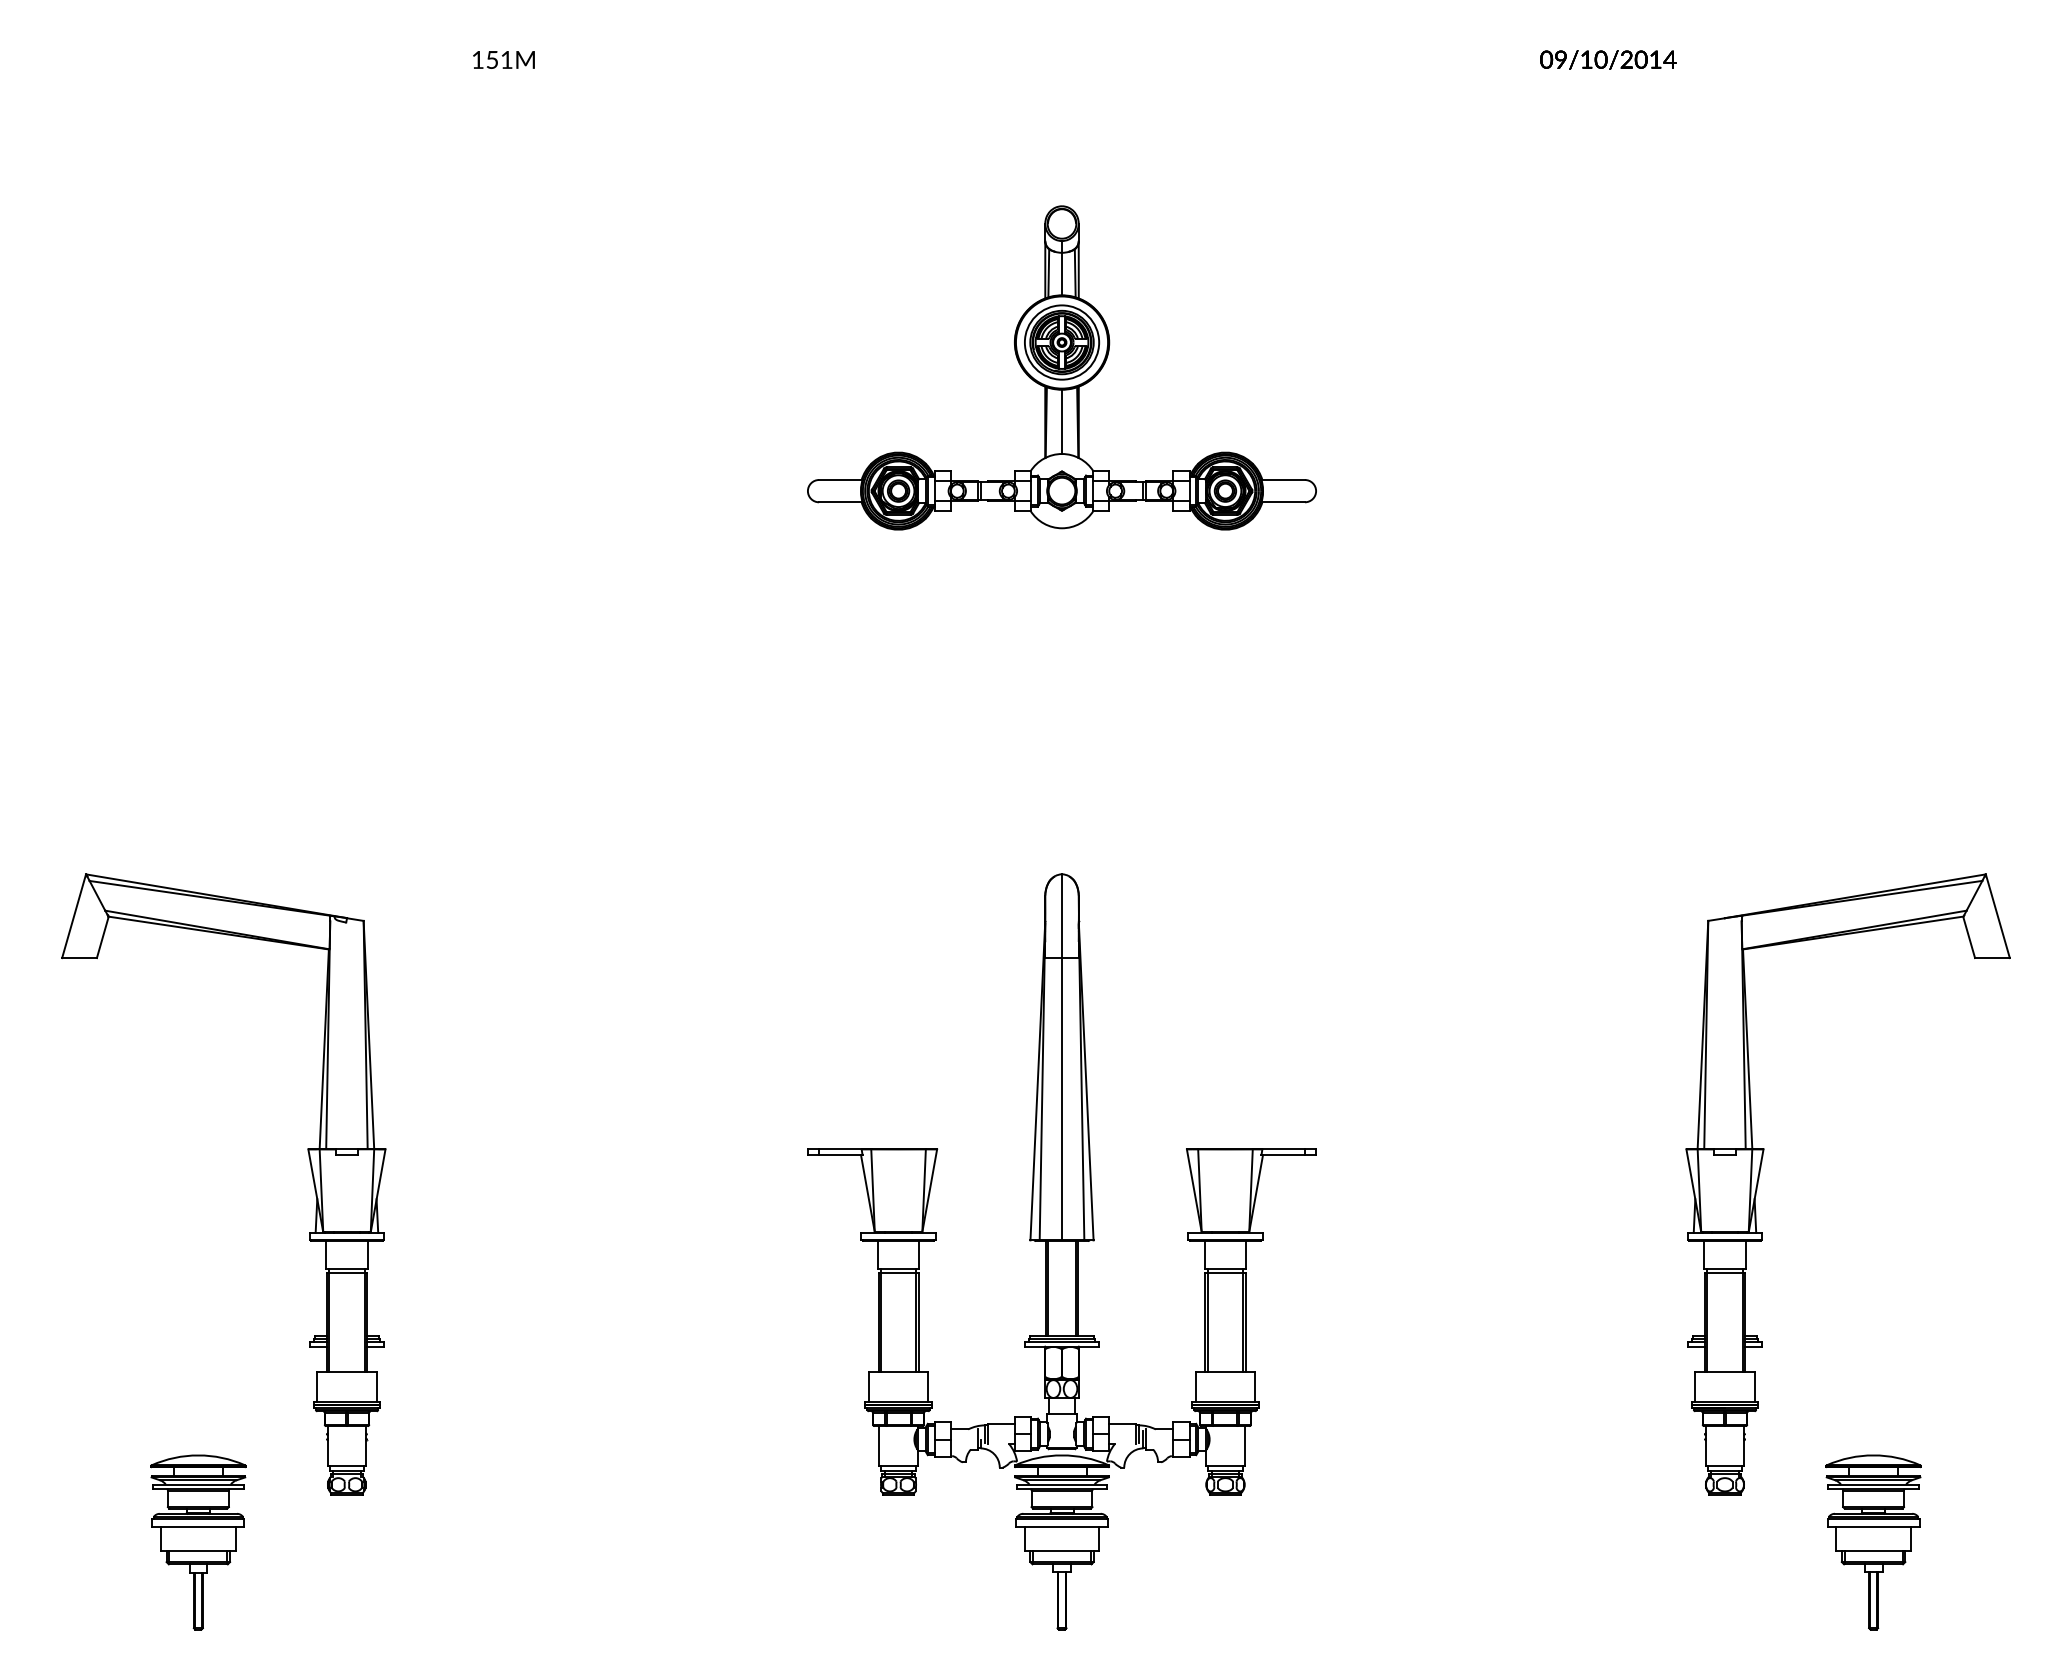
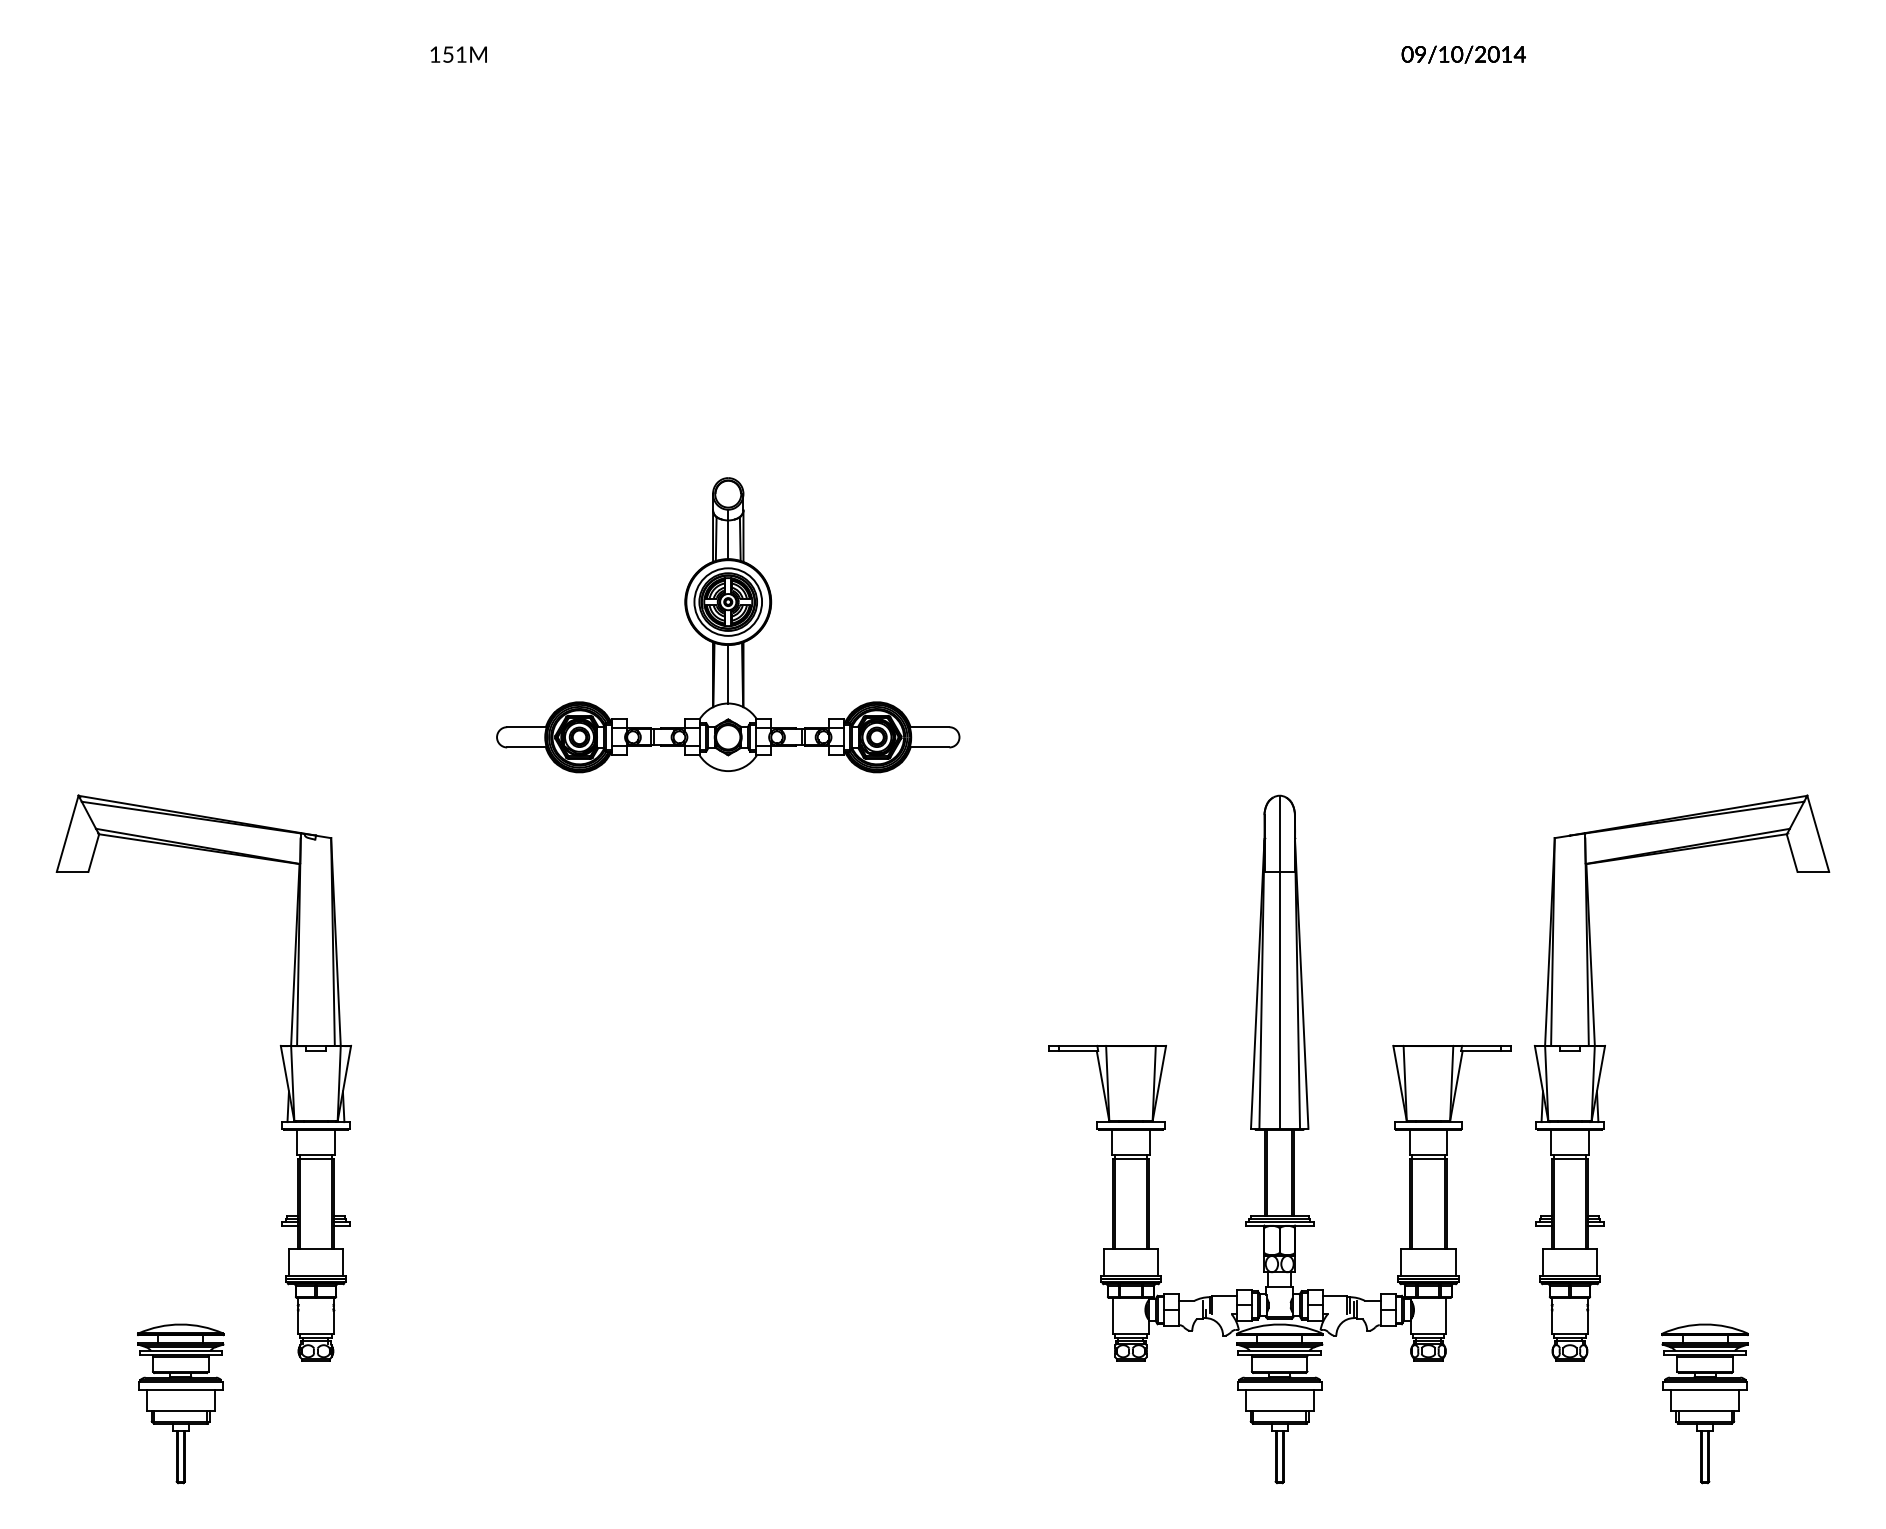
part: (1061, 367) -> (727, 624), moved
part: (1061, 1251) -> (1279, 1138), moved

